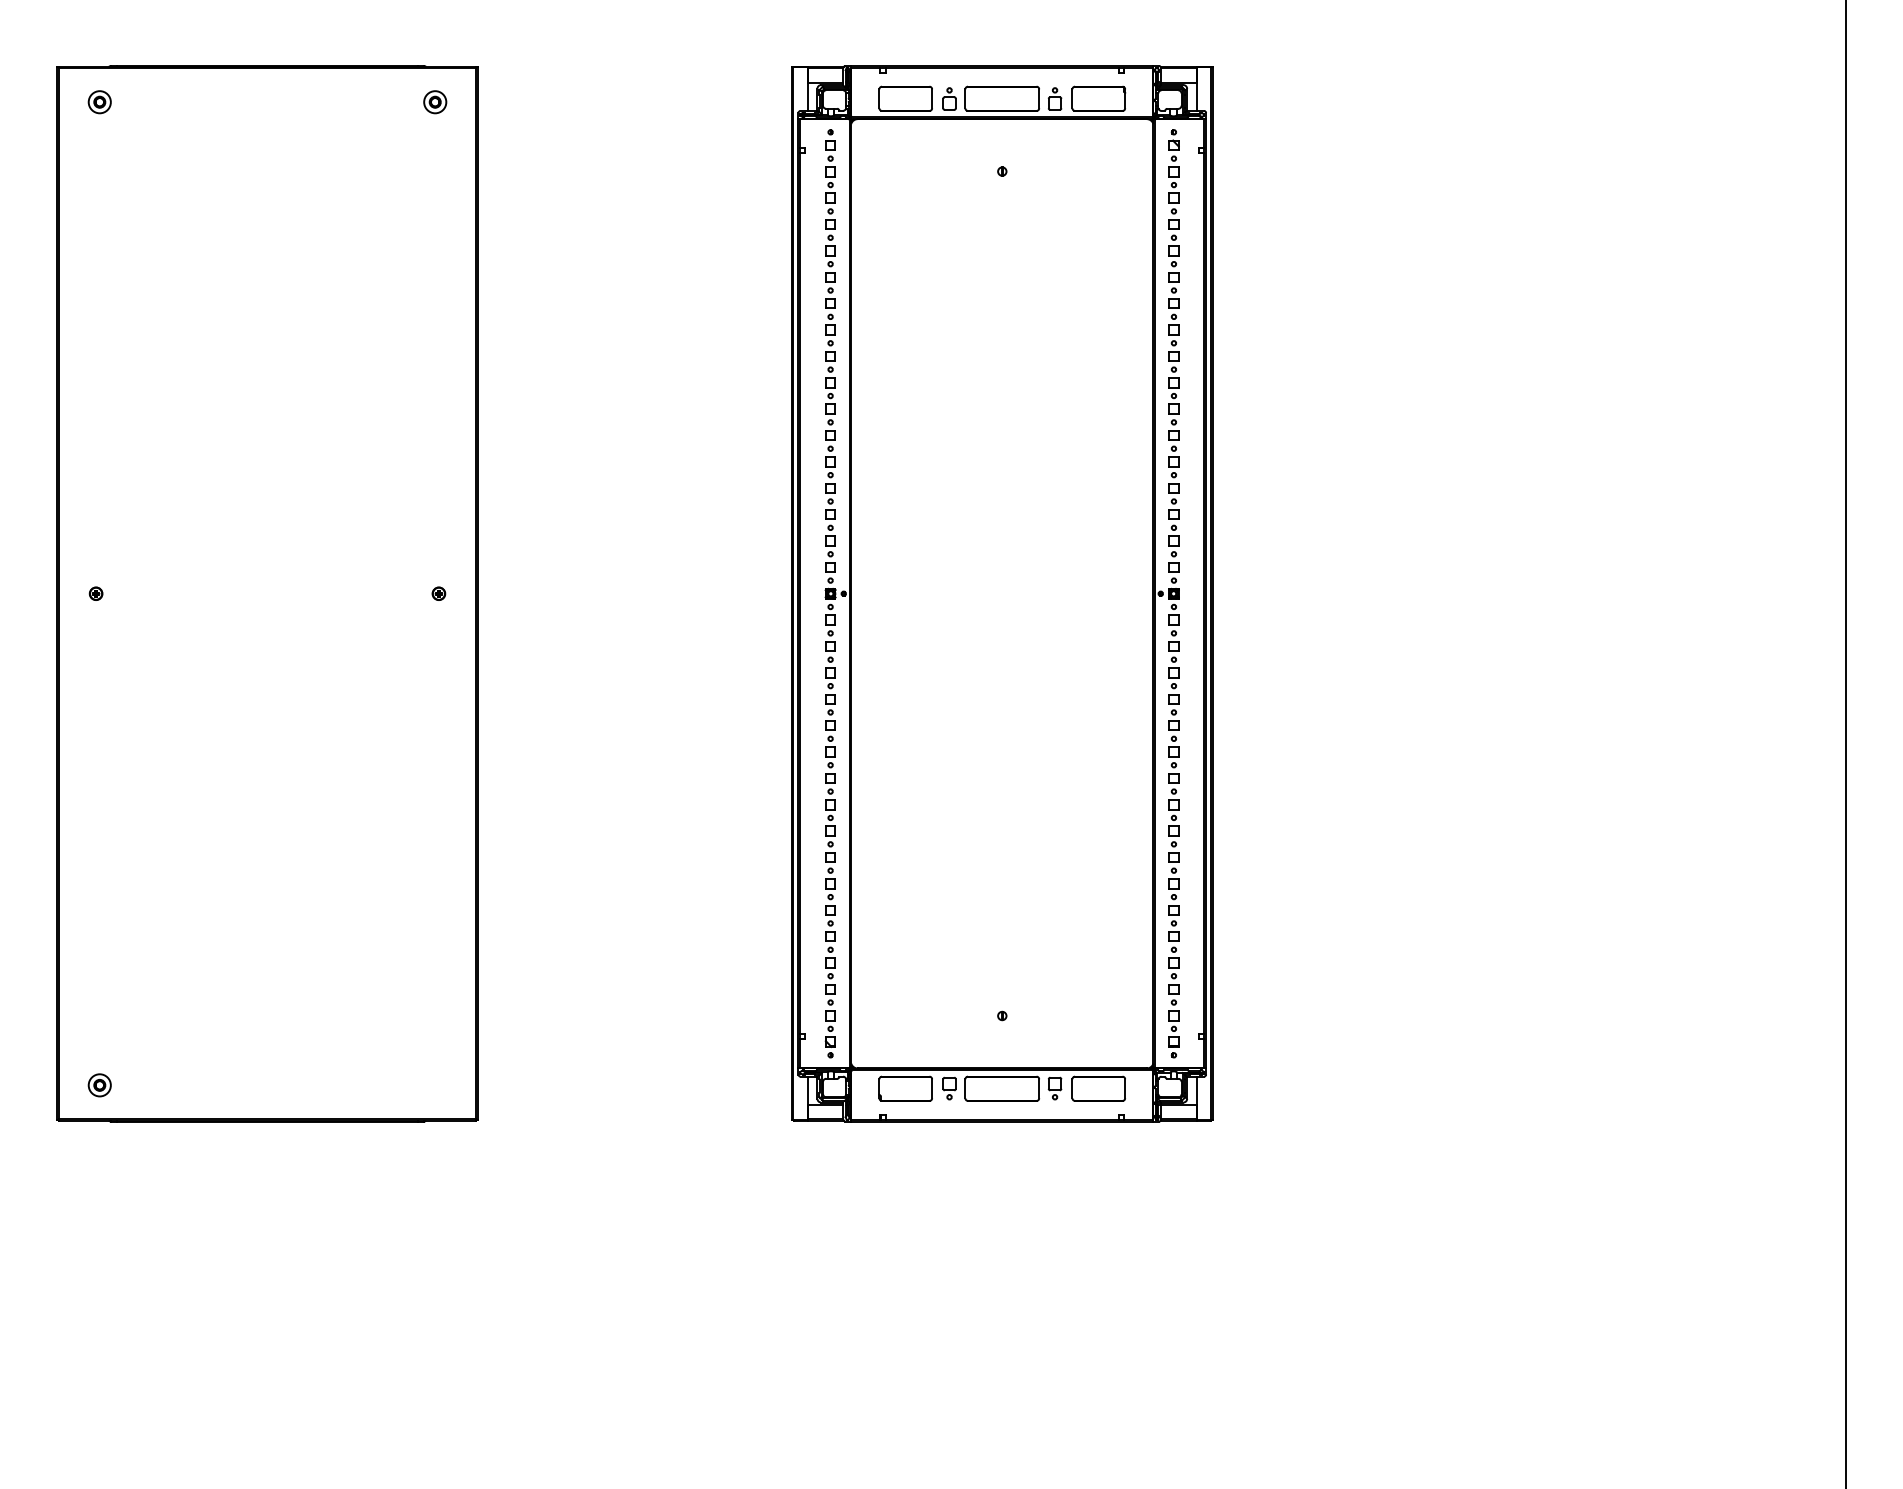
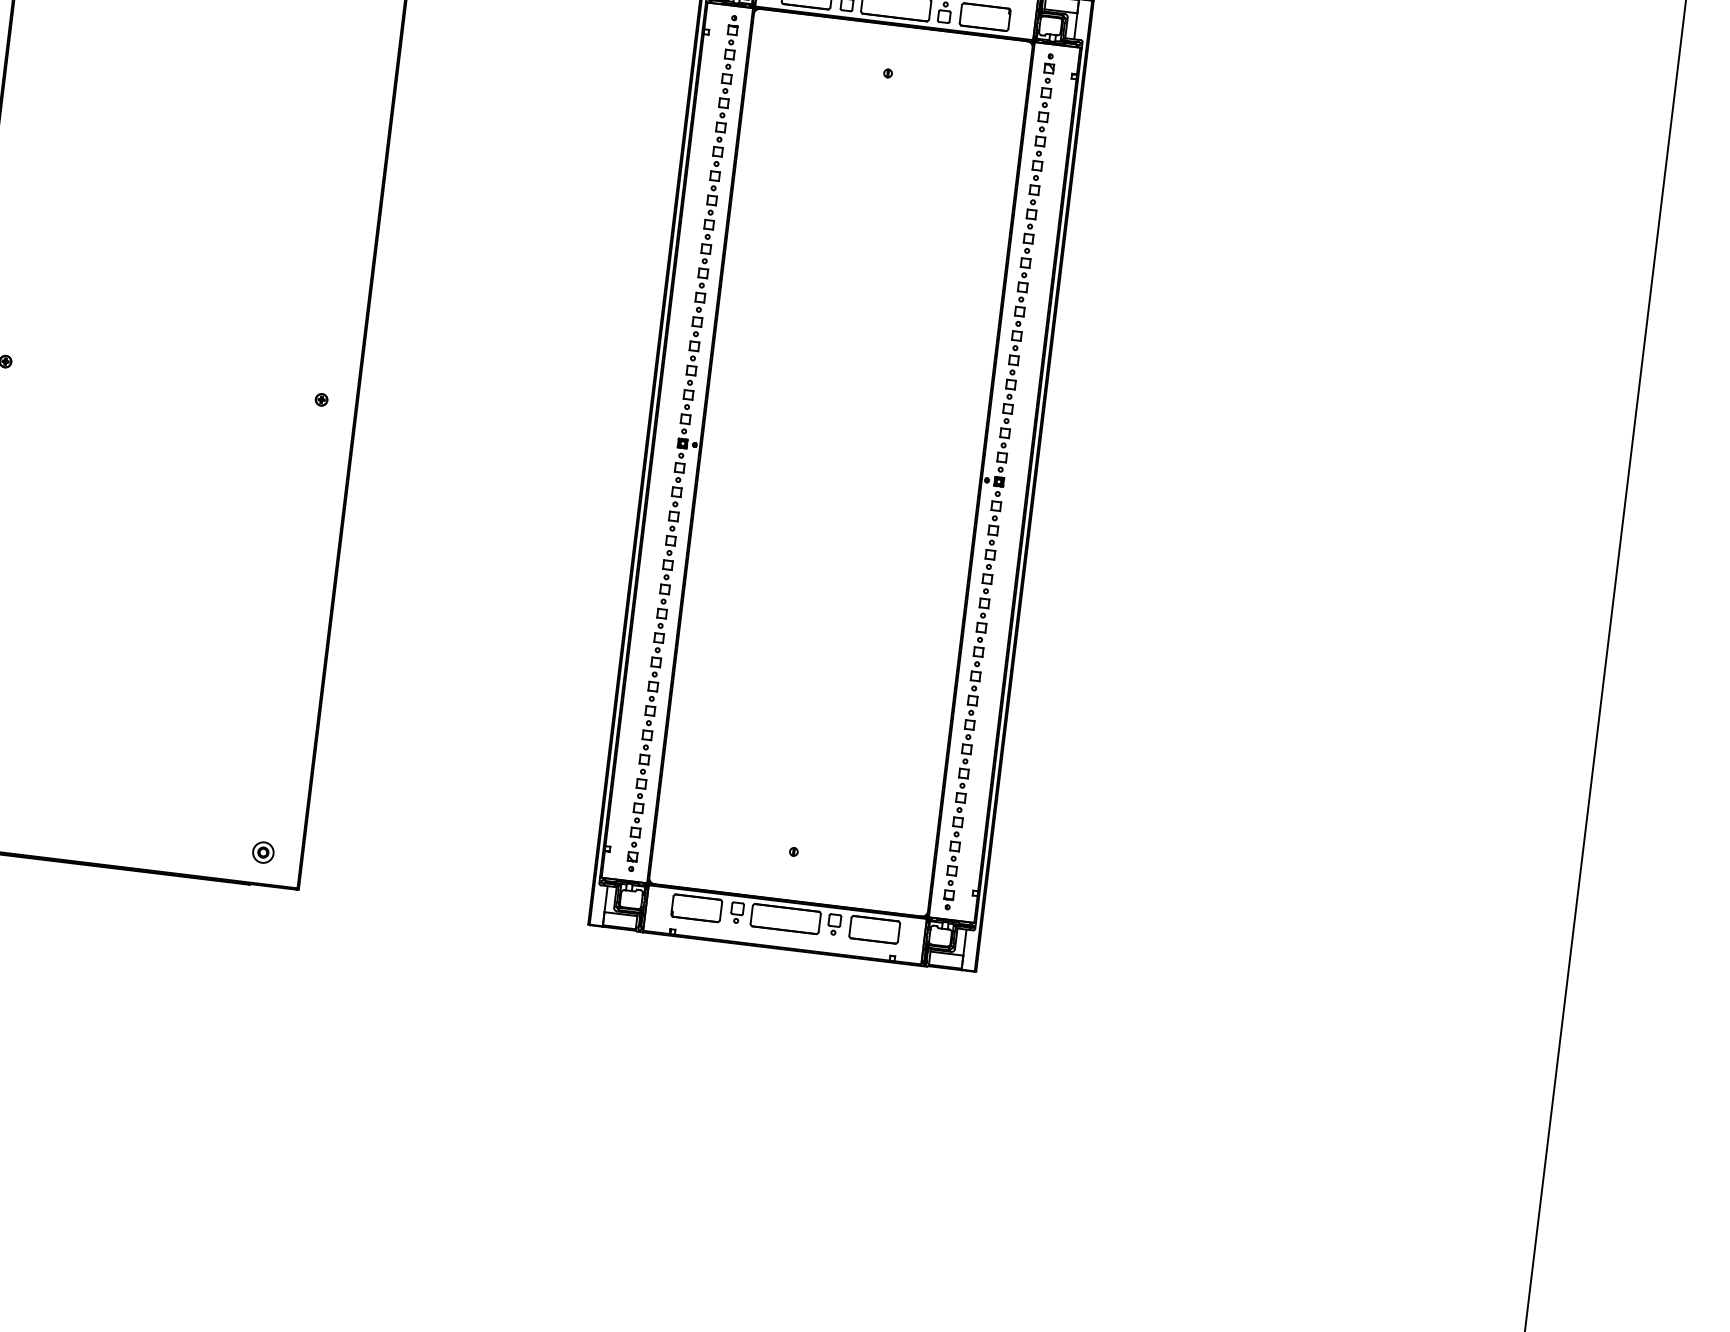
part: (435, 1085) -> (263, 852), added

